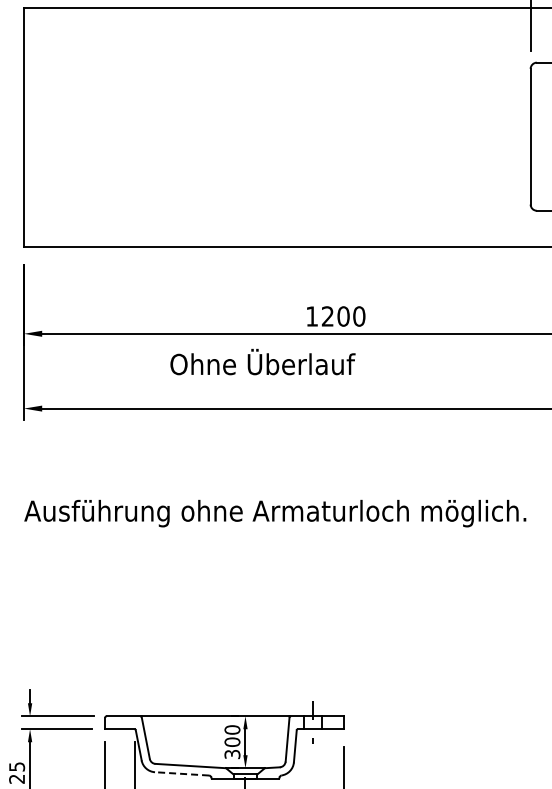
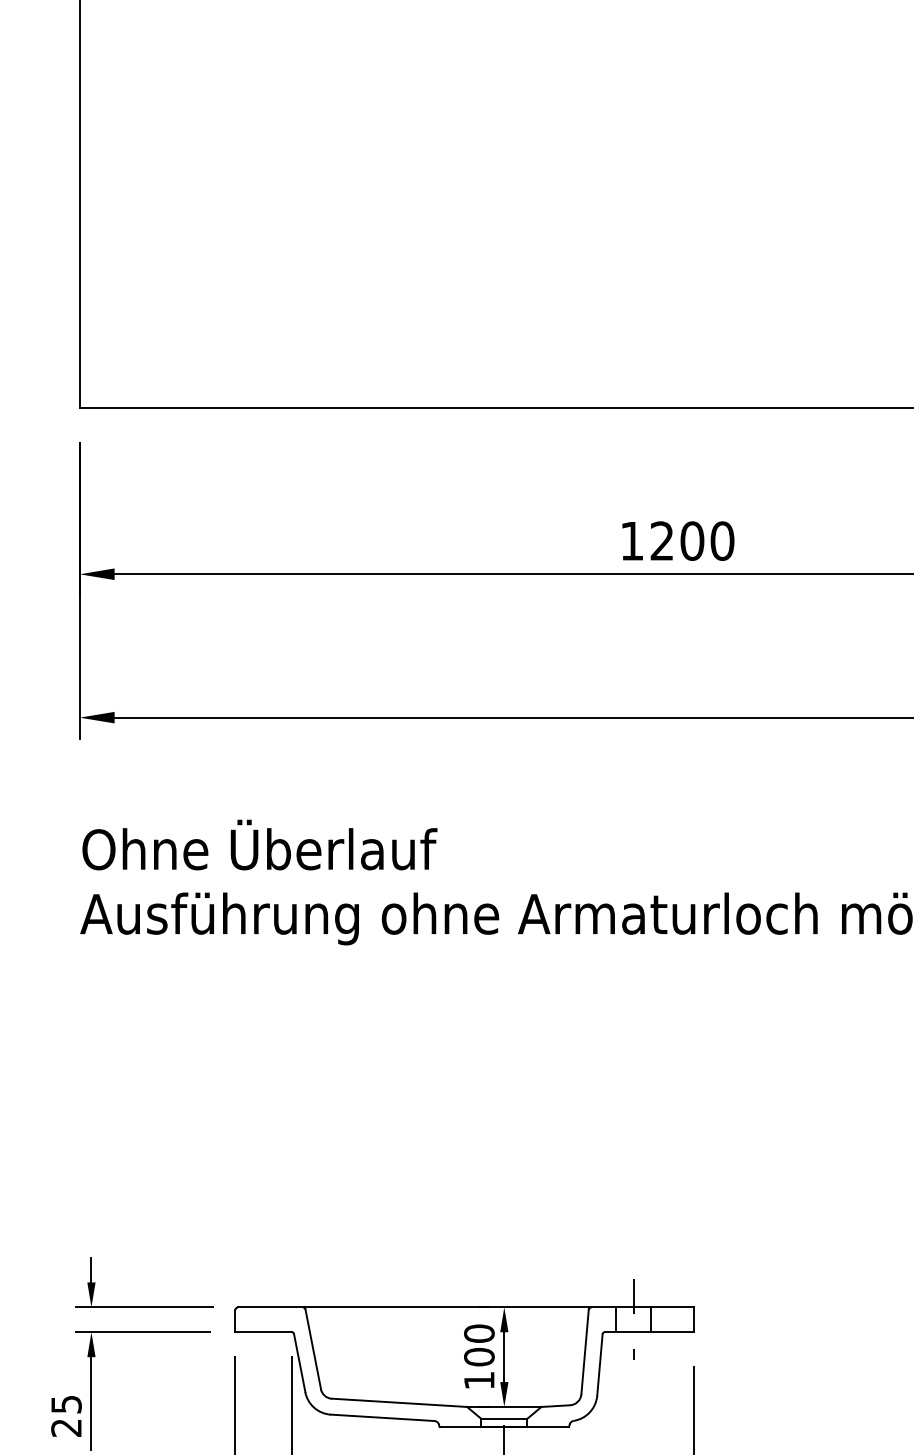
text: (262, 361) -> (259, 843), moved
text: (232, 754) -> (479, 1380), 300 -> 100
line: (181, 773) -> (381, 1417), dashed -> solid

